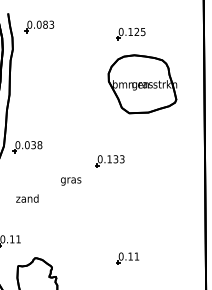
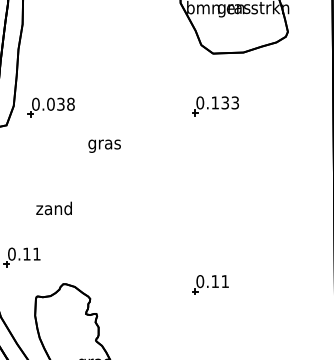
part: (109, 161) -> (215, 106), moved
text: (71, 181) -> (105, 146), moved
text: (27, 198) -> (54, 208), moved

